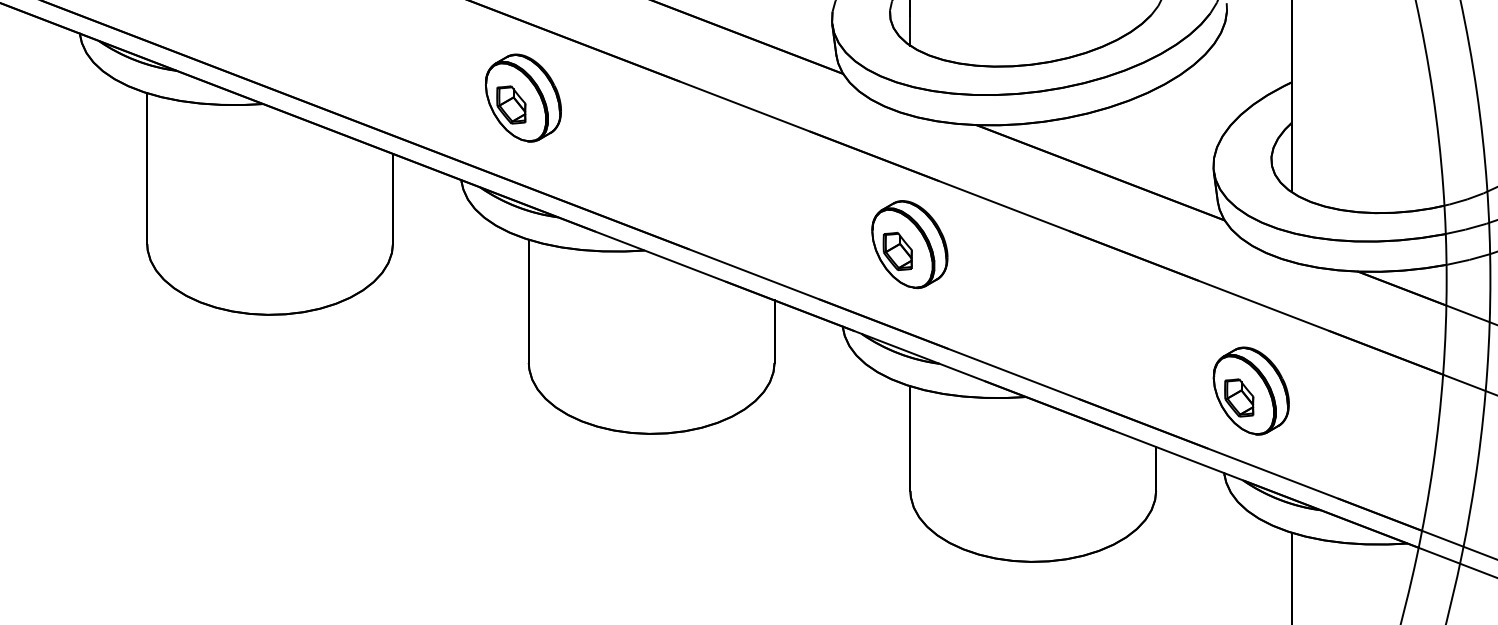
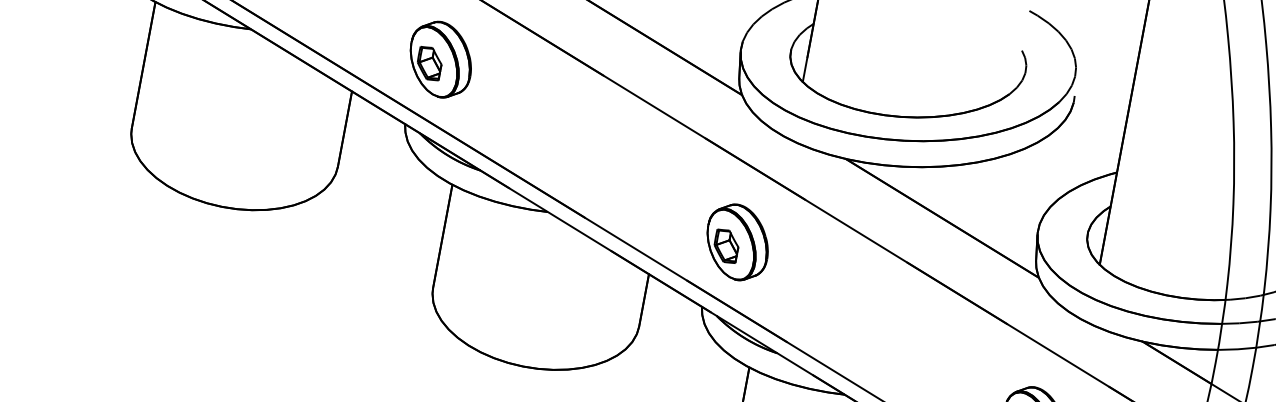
part: (523, 97) -> (440, 59), moved
part: (909, 244) -> (737, 242), moved

